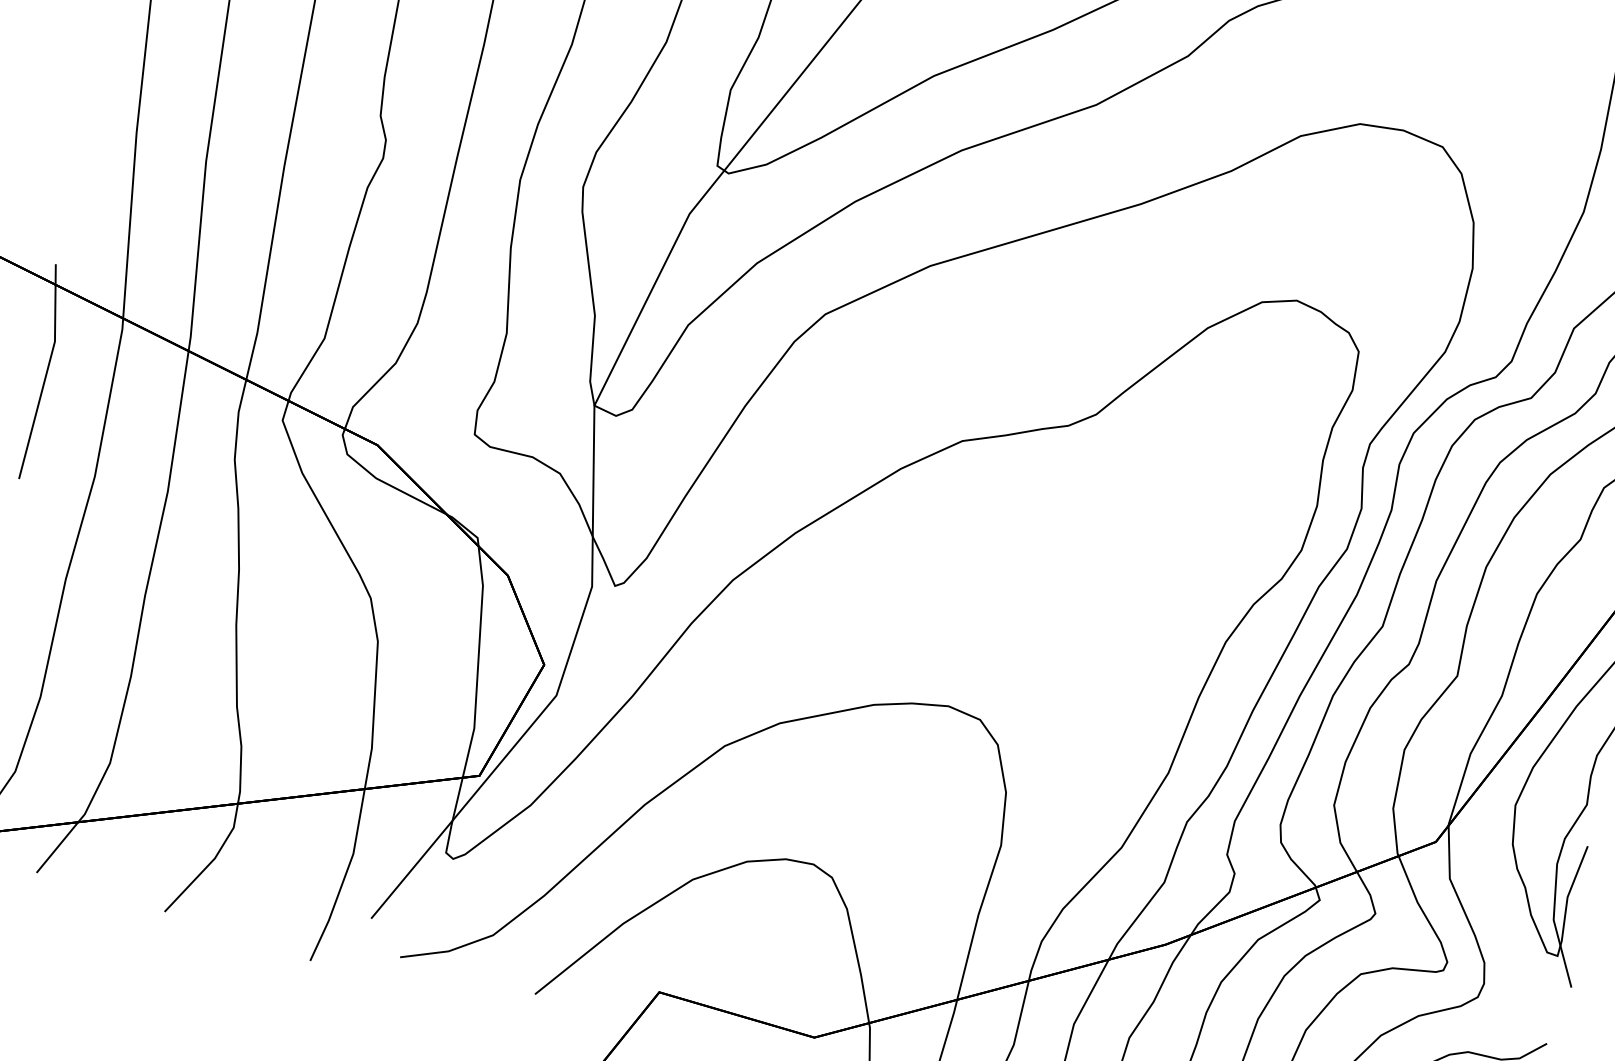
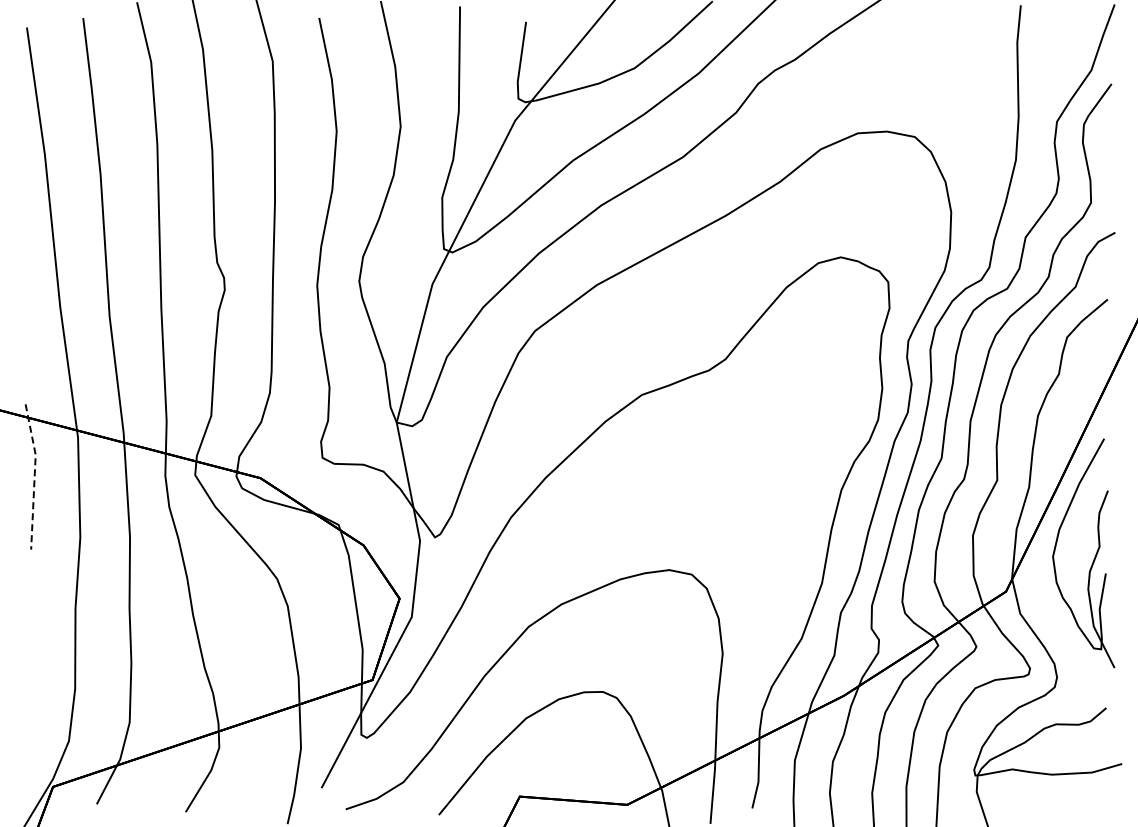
line: (46, 371) -> (34, 475), solid -> dashed

